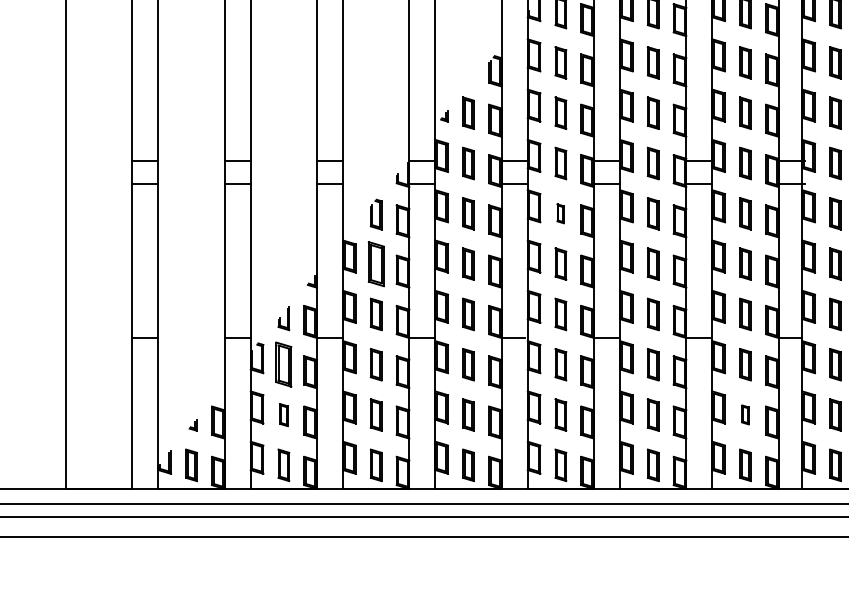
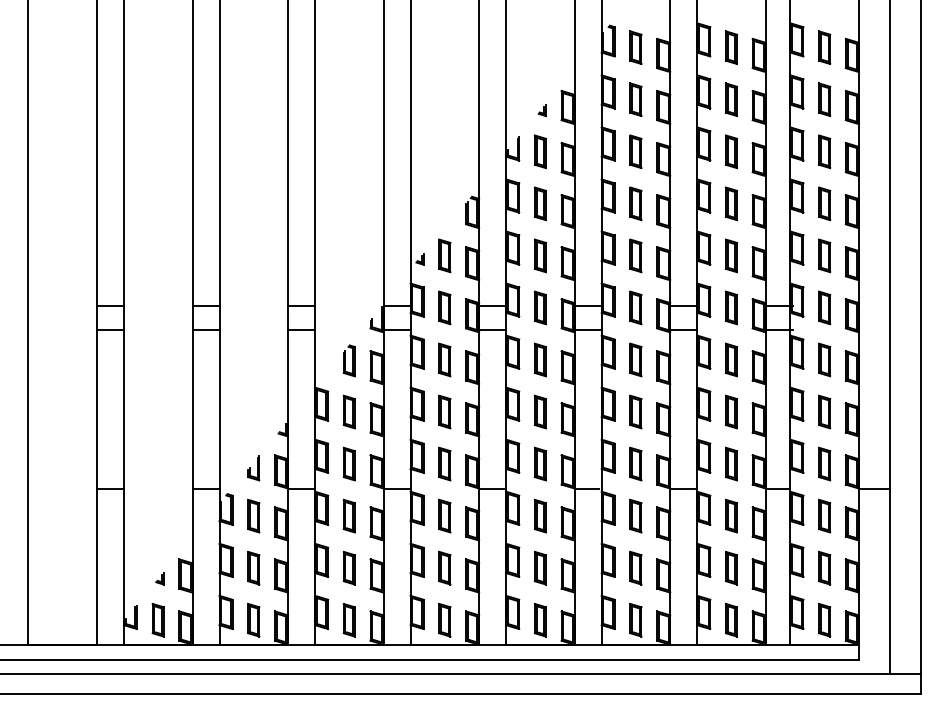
part: (559, 213) -> (539, 359), size x1.67
part: (375, 263) -> (348, 411), size x0.71
part: (283, 365) -> (253, 516), size x0.71
part: (745, 414) -> (731, 567), size x1.67
part: (283, 415) -> (253, 568), size x1.43

